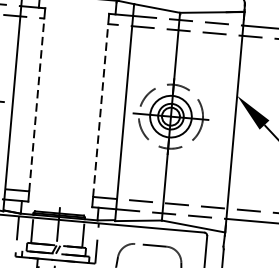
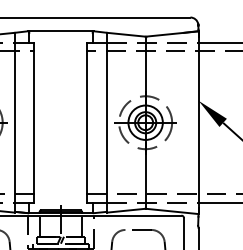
line: (36, 104) -> (34, 122), dashed -> solid
line: (100, 110) -> (87, 122), dashed -> solid

